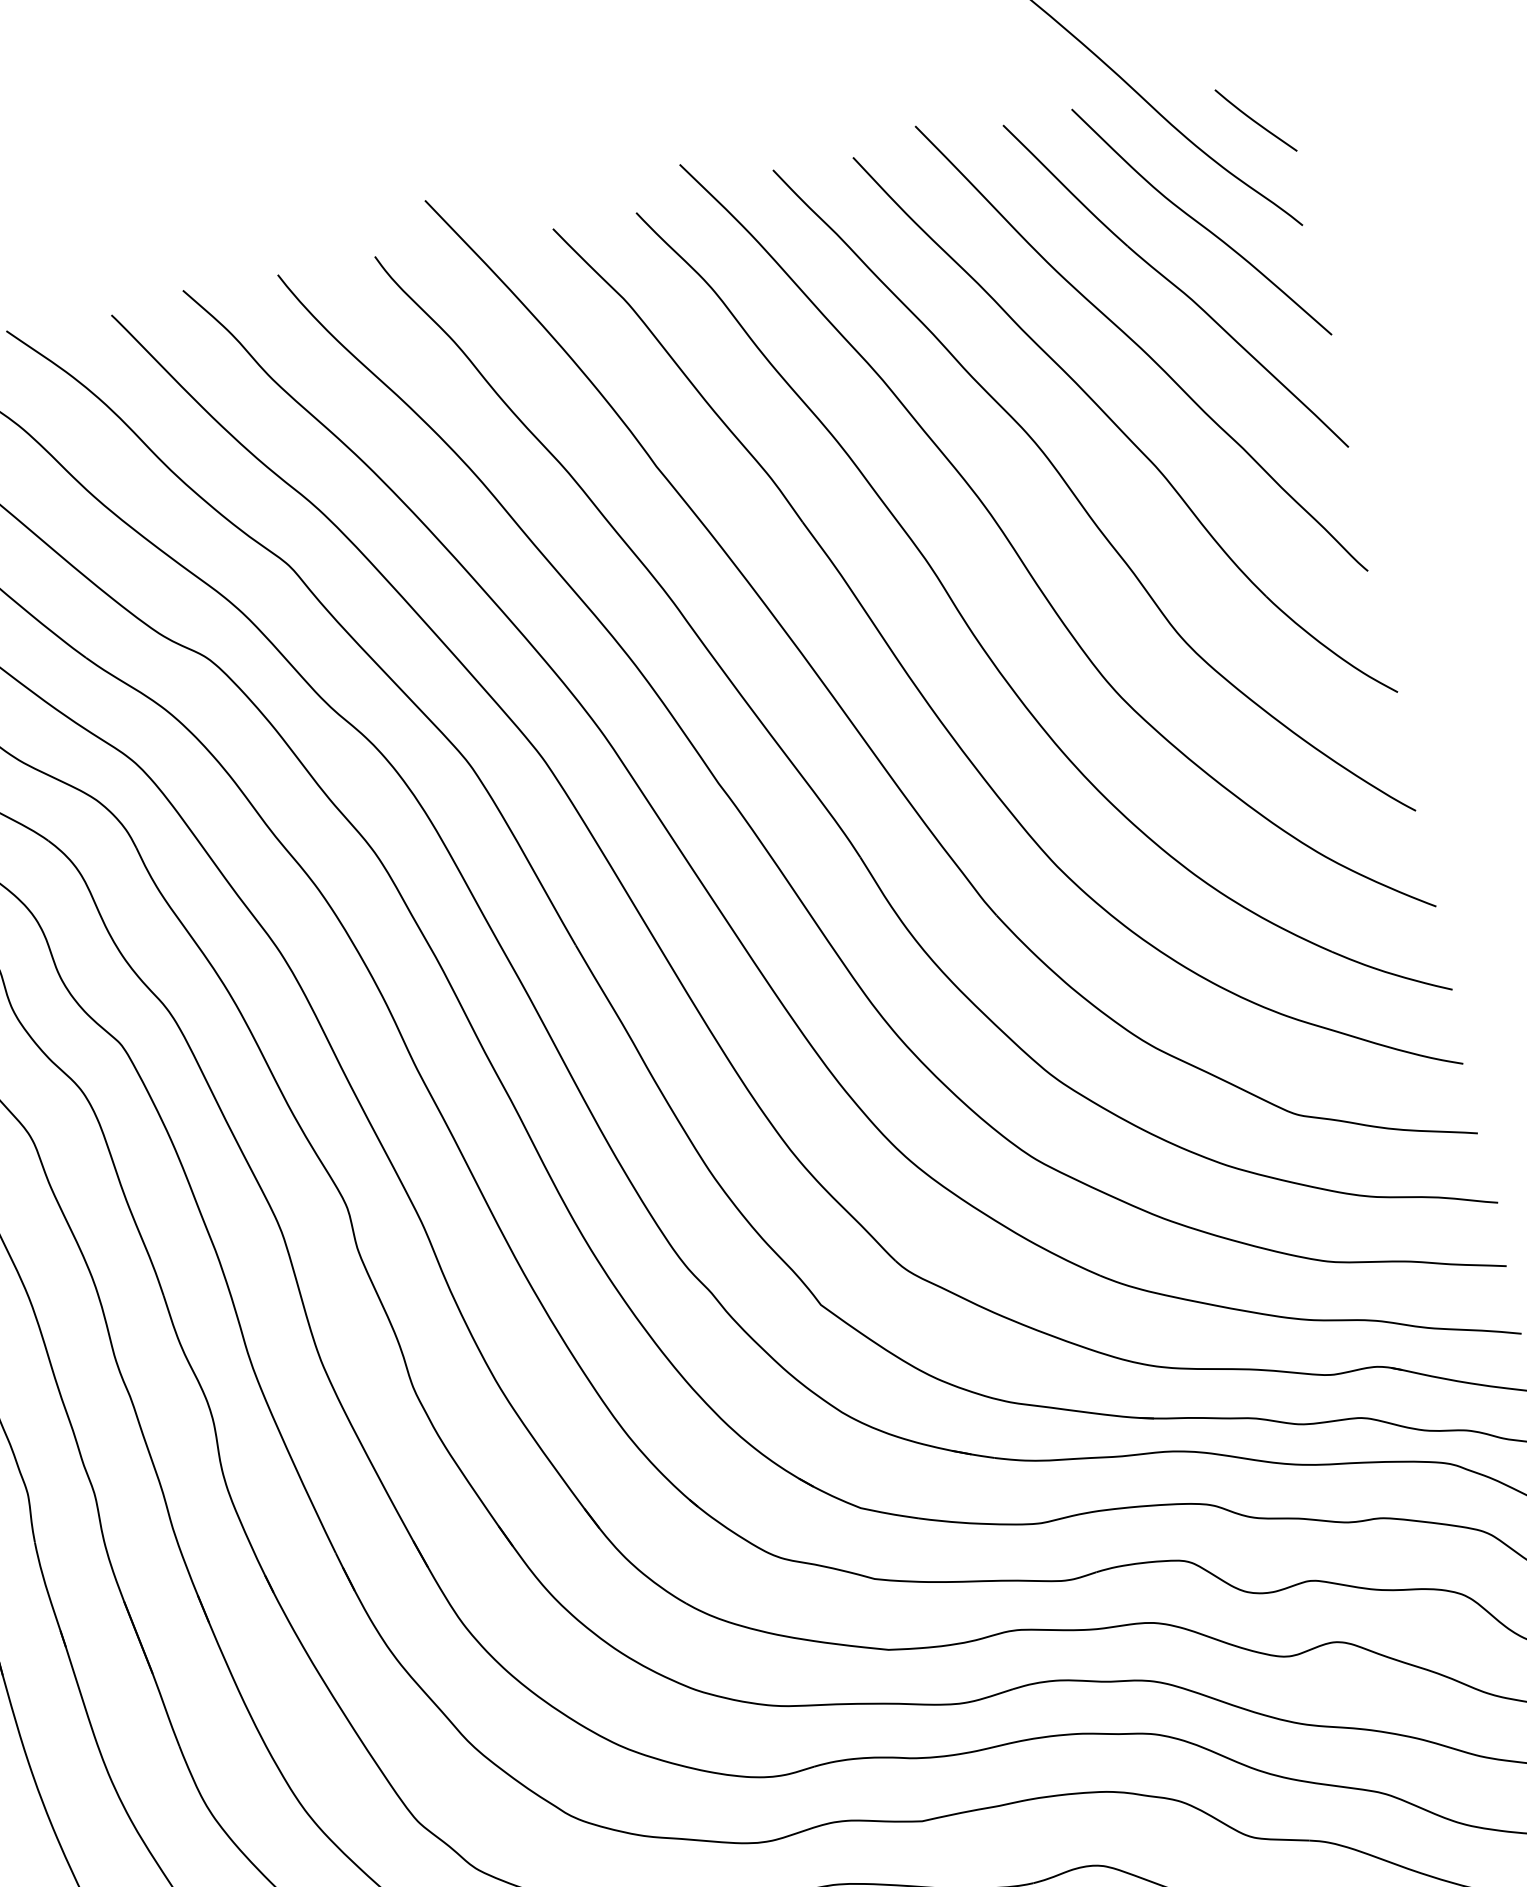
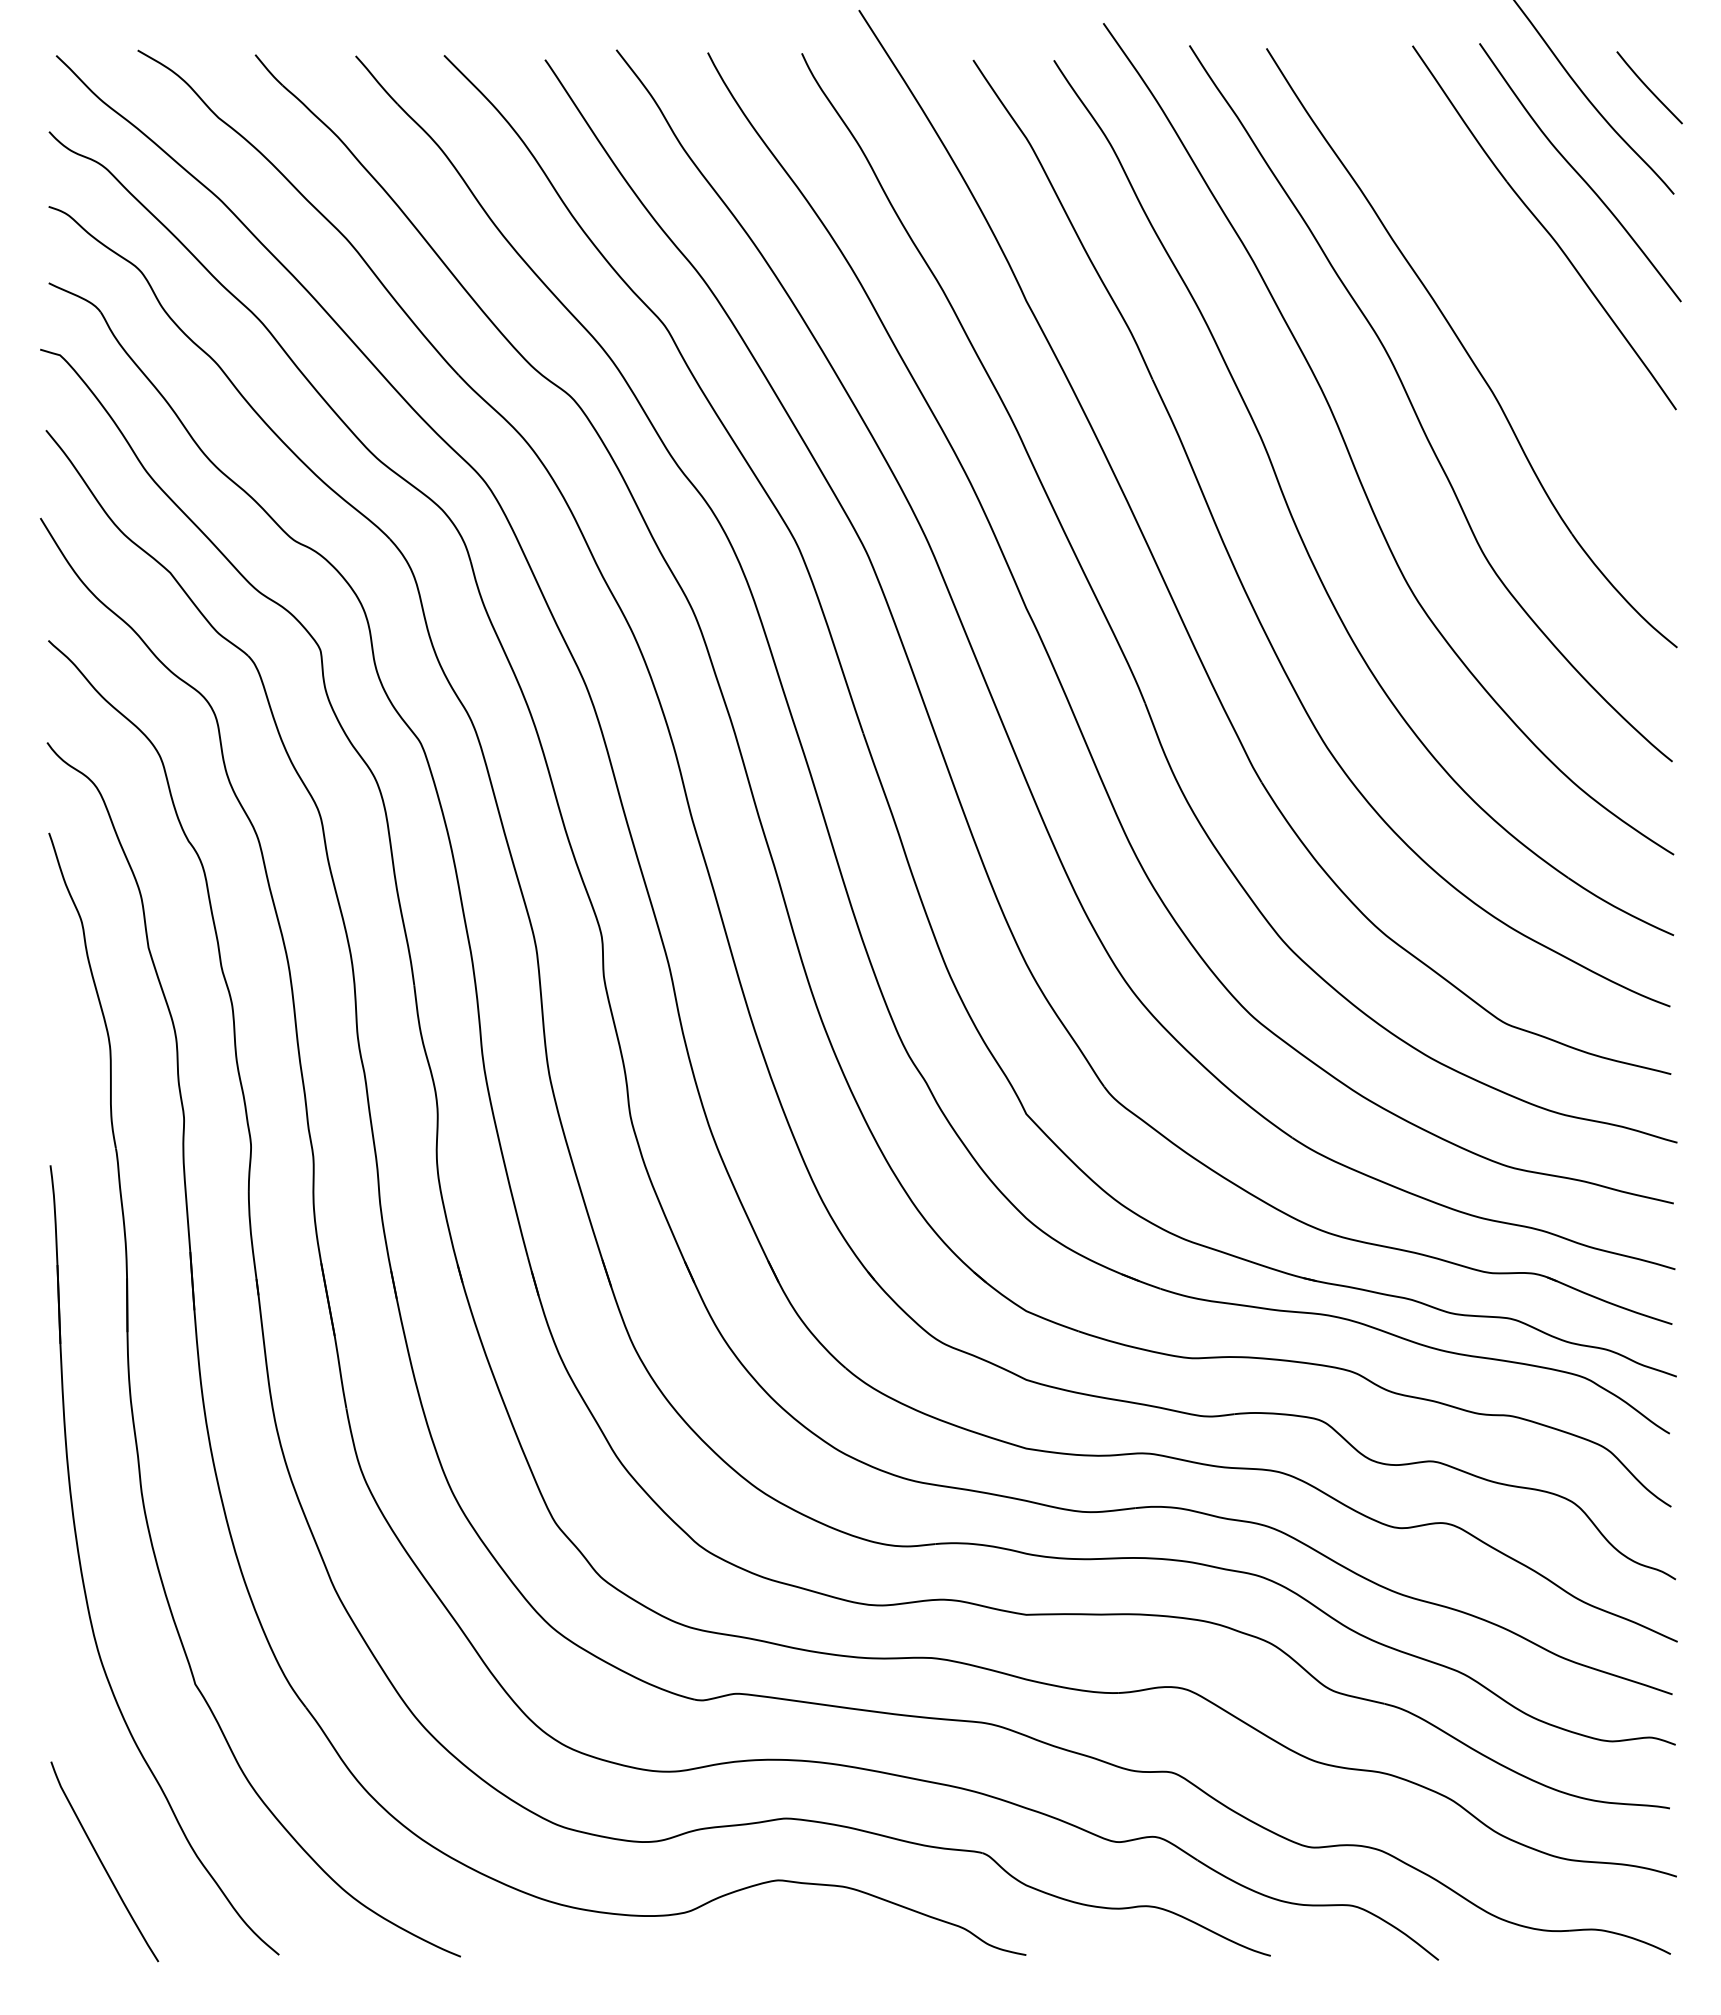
curve: (1141, 348) -> (1500, 279), removed

